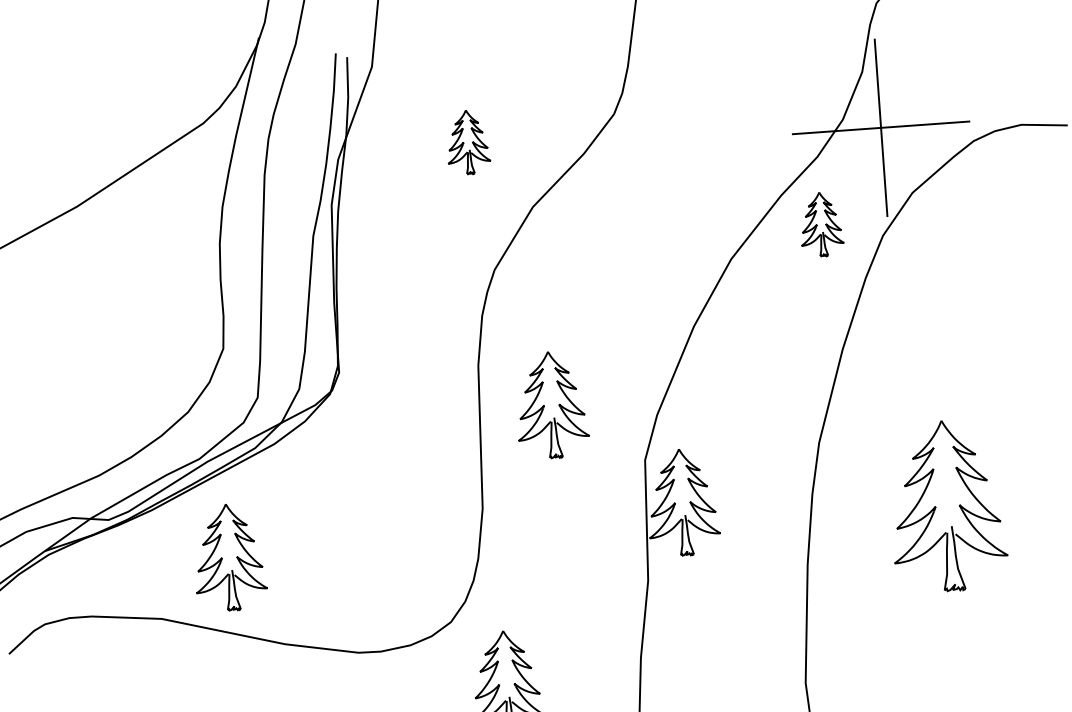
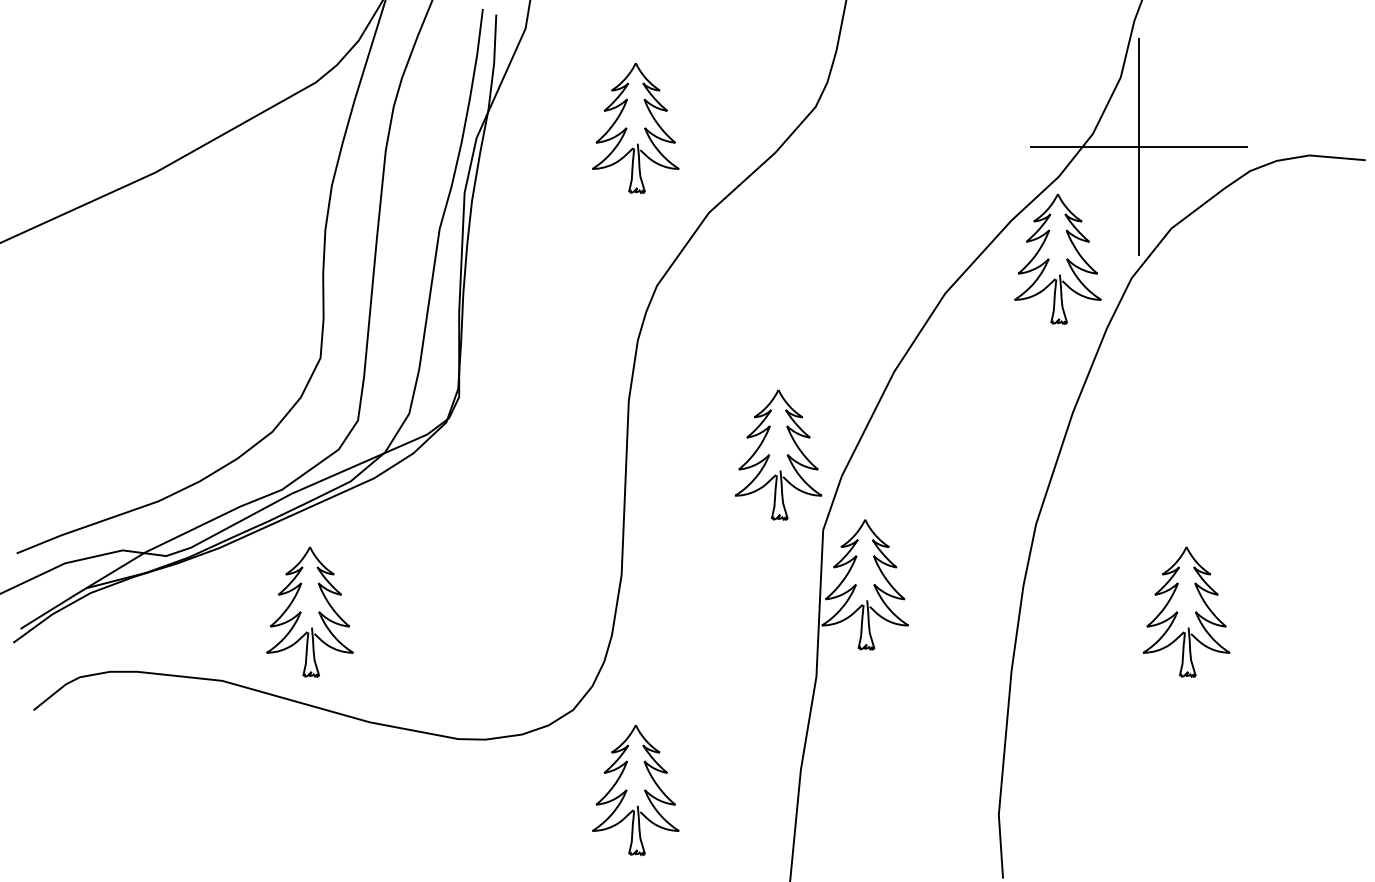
part: (467, 142) -> (635, 128), size x1.67
part: (821, 223) -> (1057, 258), size x1.67
part: (551, 404) -> (778, 454), moved
part: (947, 505) -> (1186, 611), size x0.62

